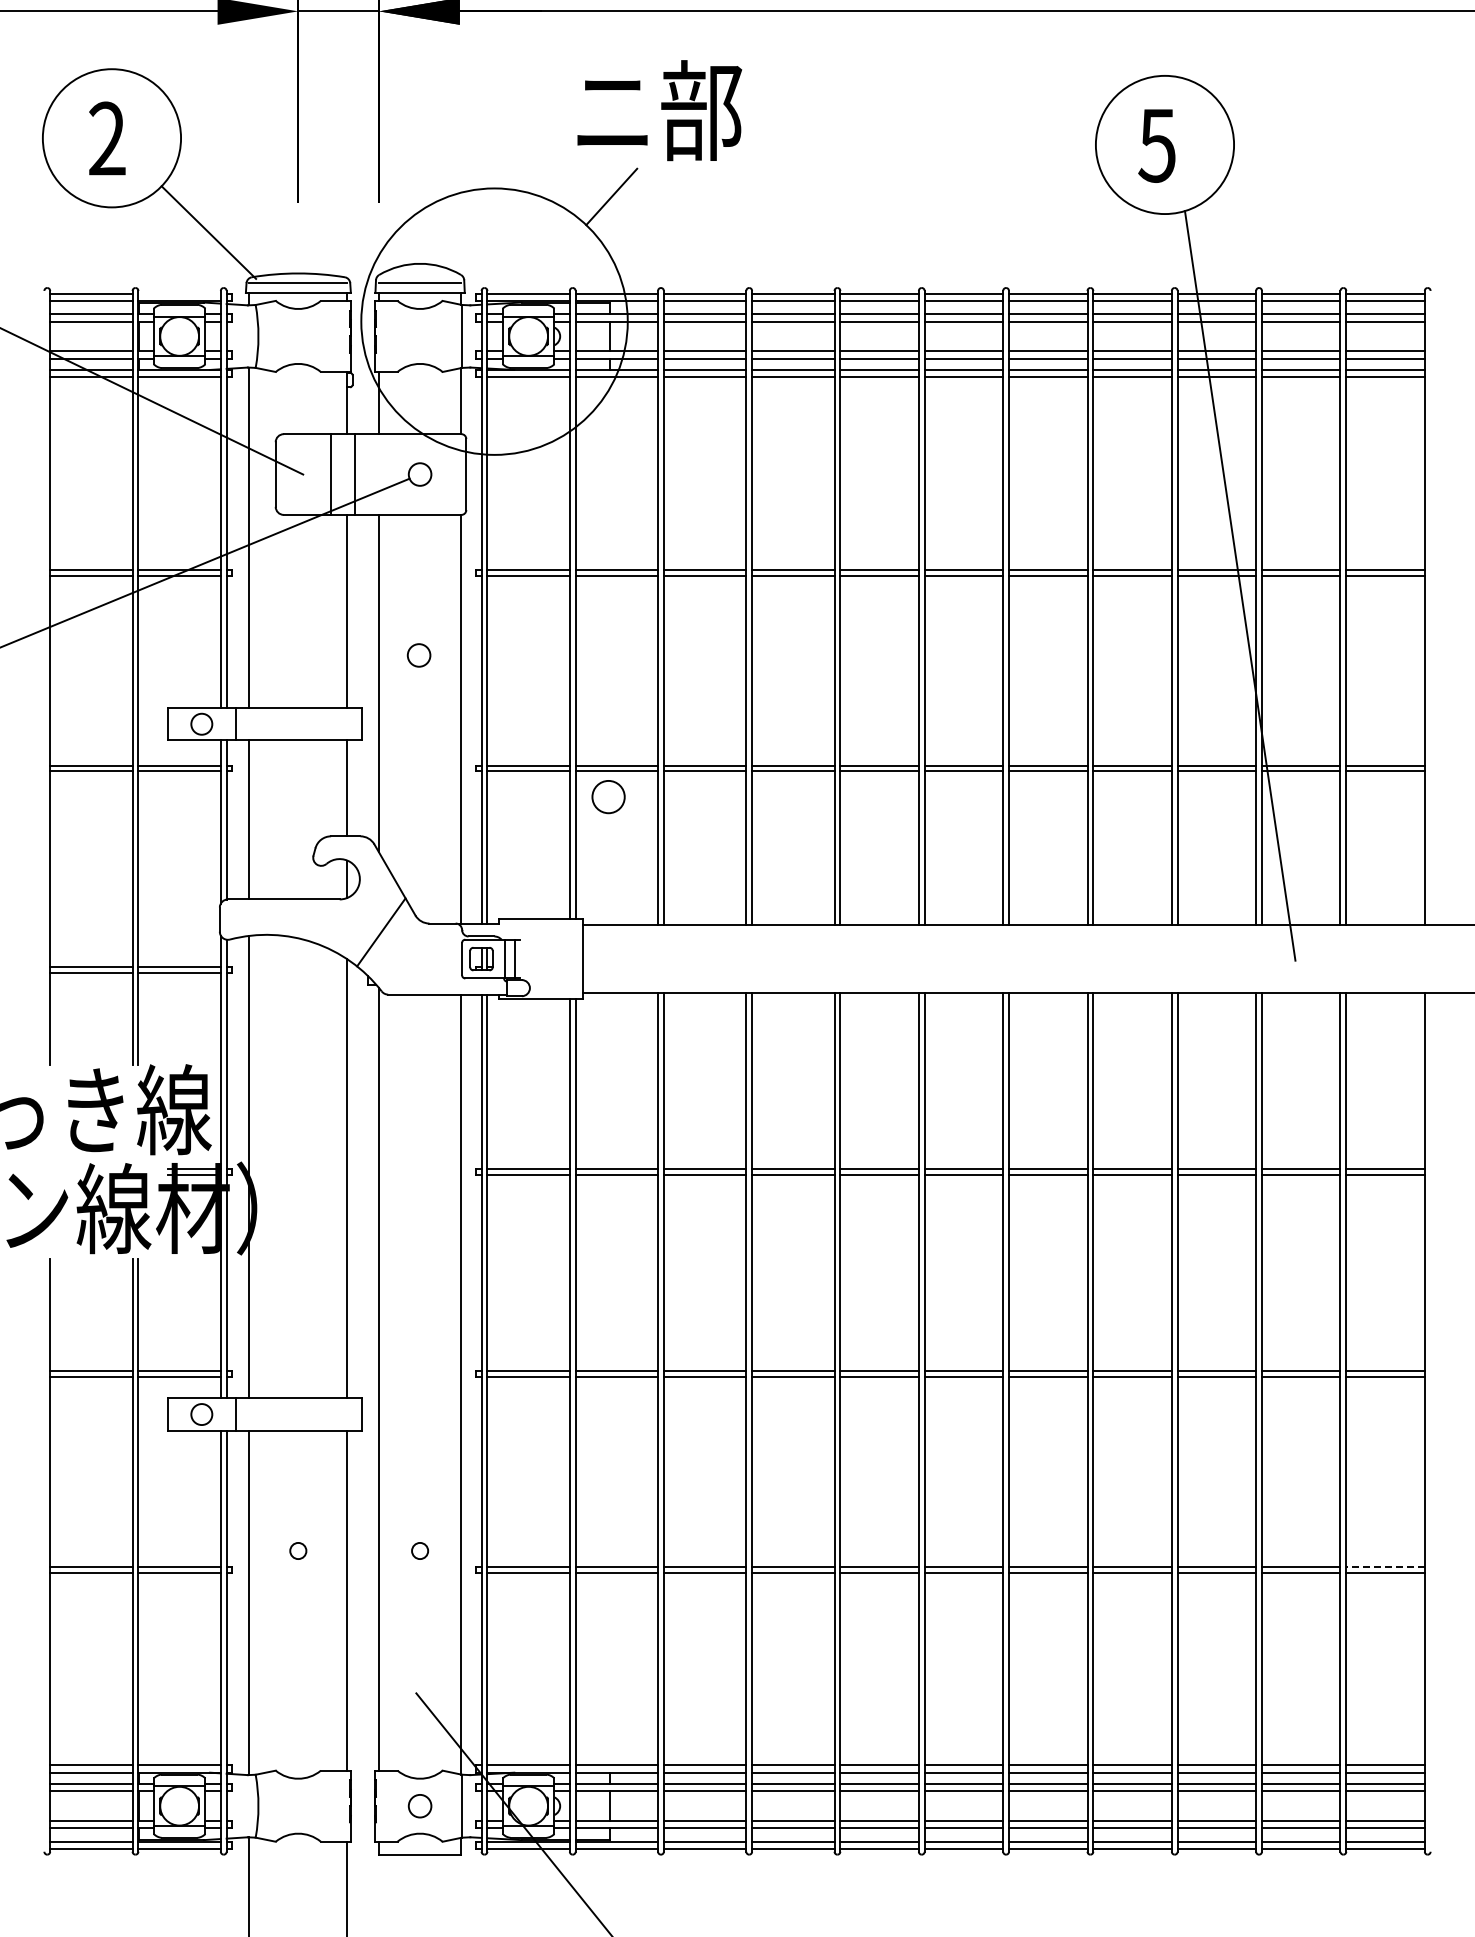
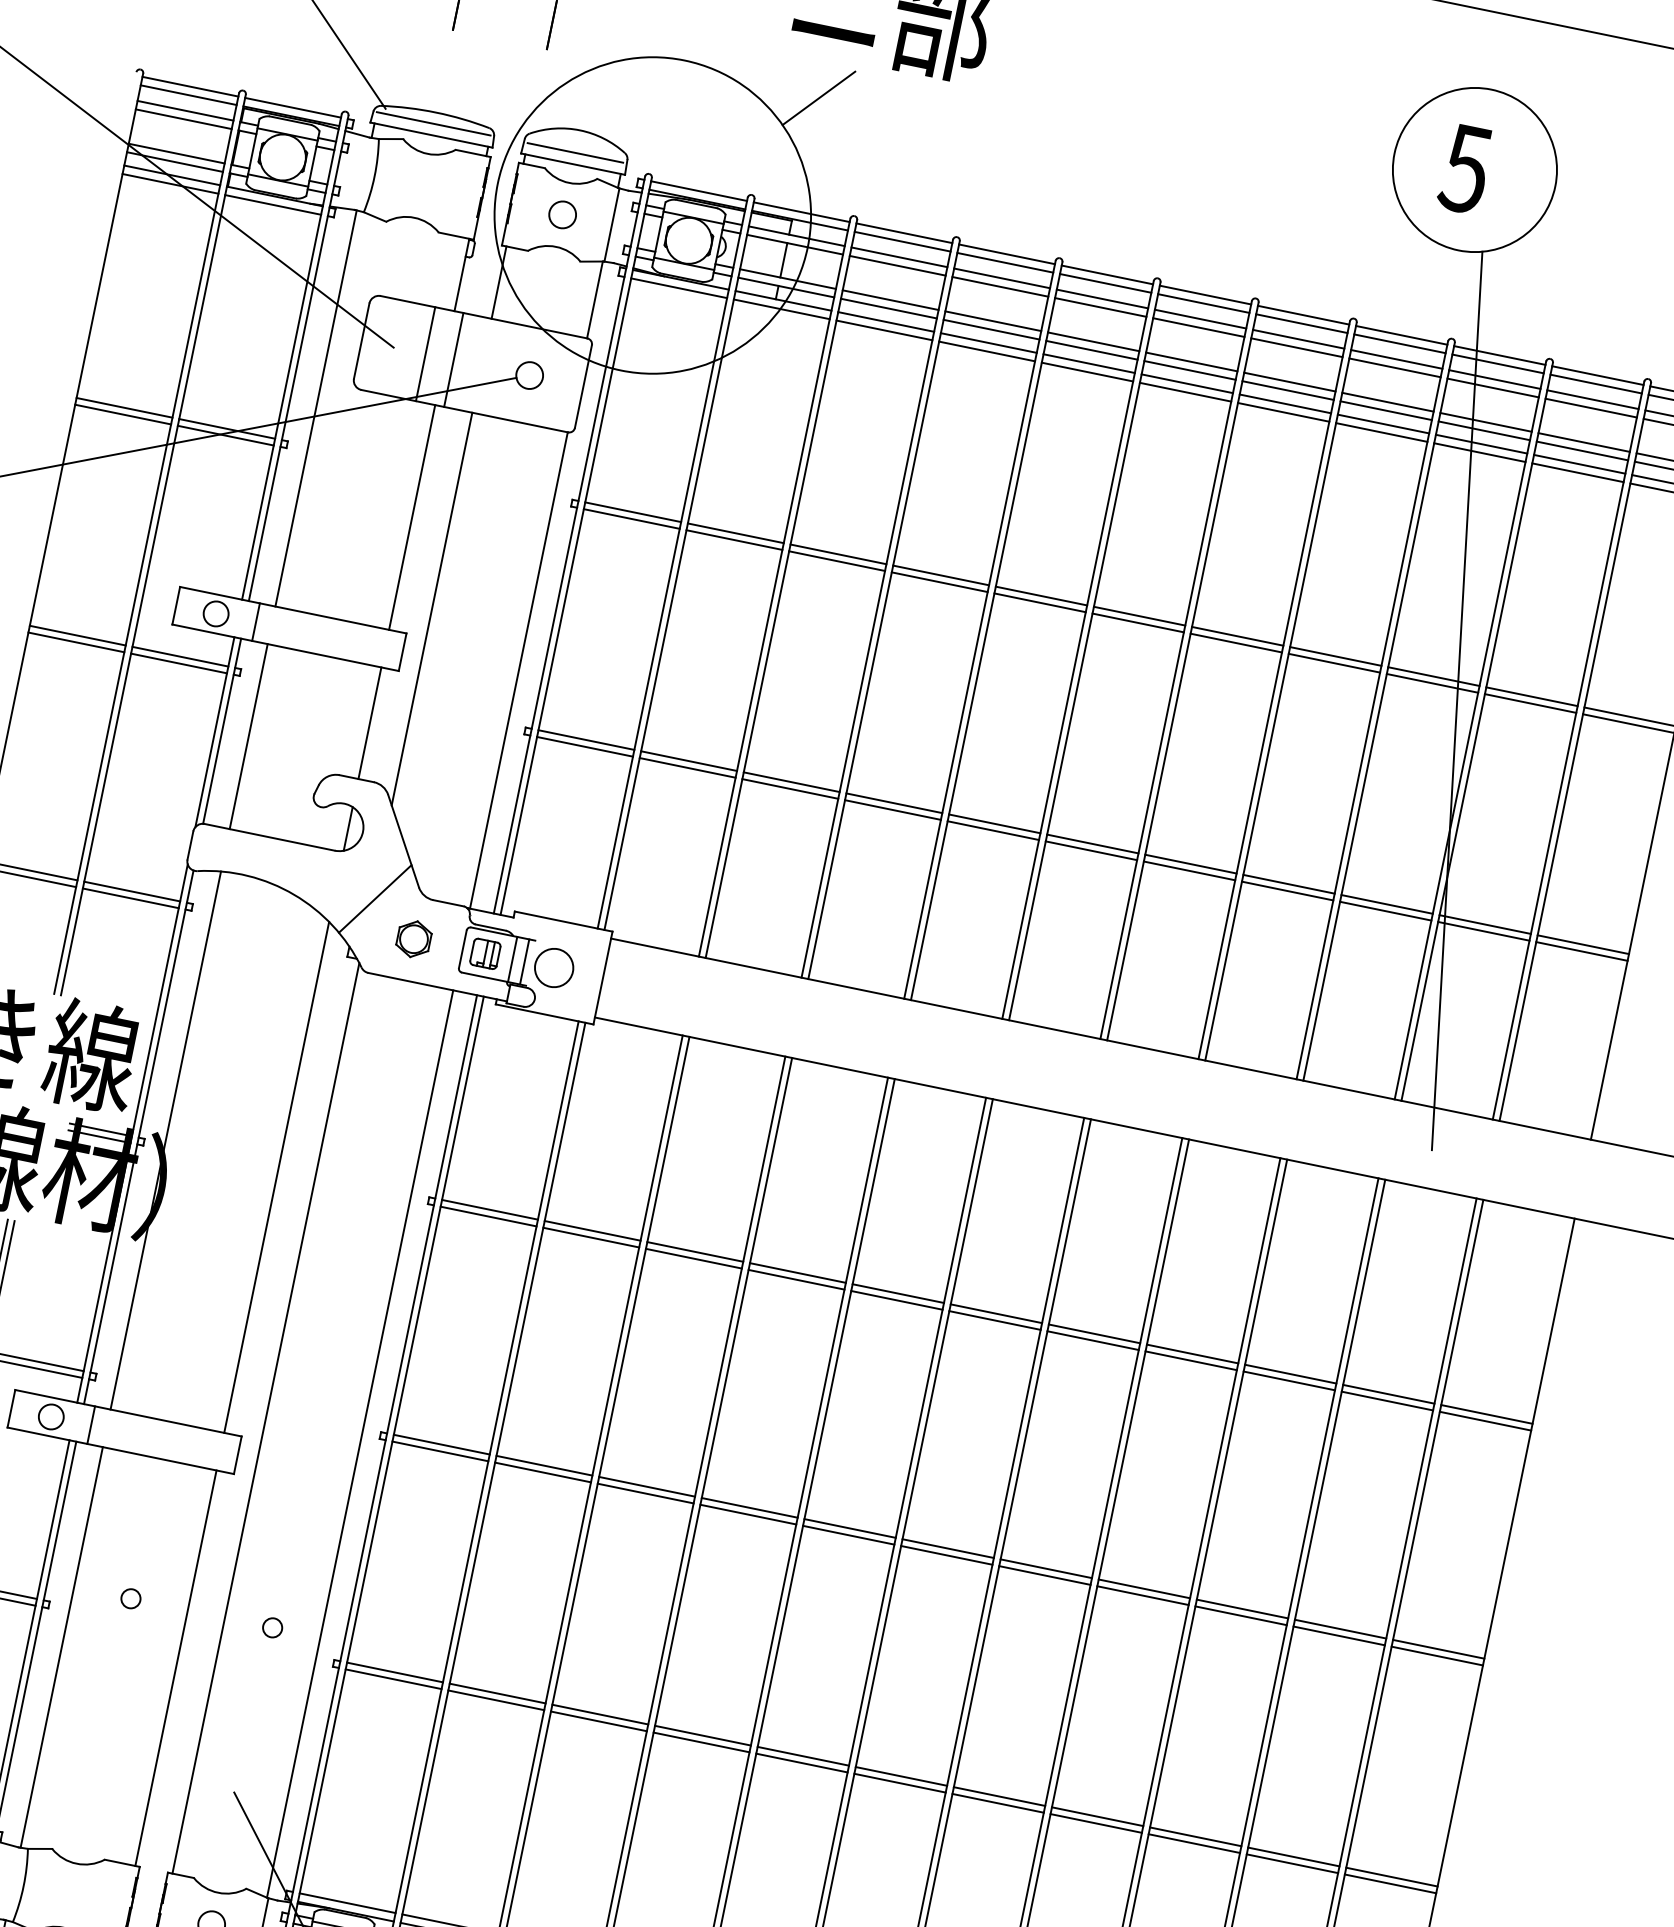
line: (179, 293) -> (293, 107), added
circle: (418, 655) -> (561, 214), moved
circle: (608, 797) -> (553, 968), moved
part: (419, 958) -> (413, 938), added
line: (1385, 1567) -> (1391, 1877), dashed -> solid

